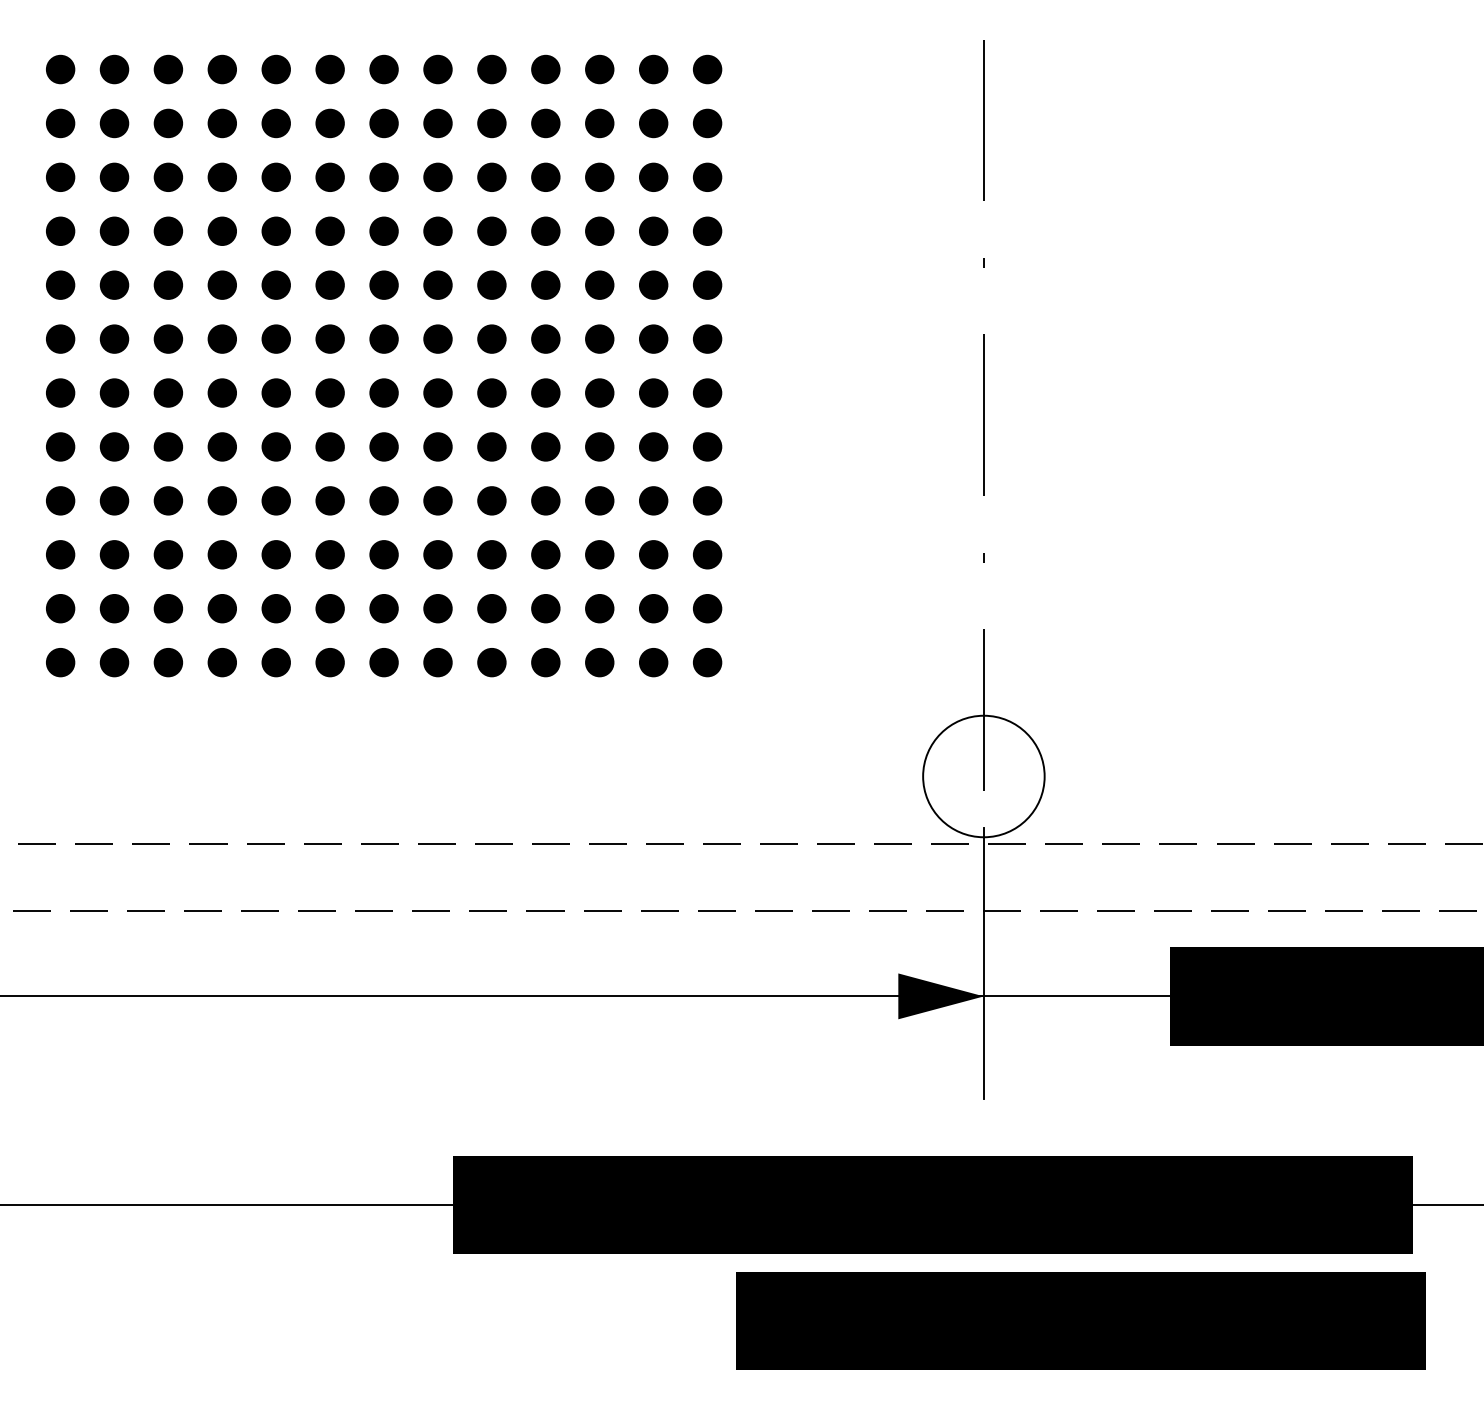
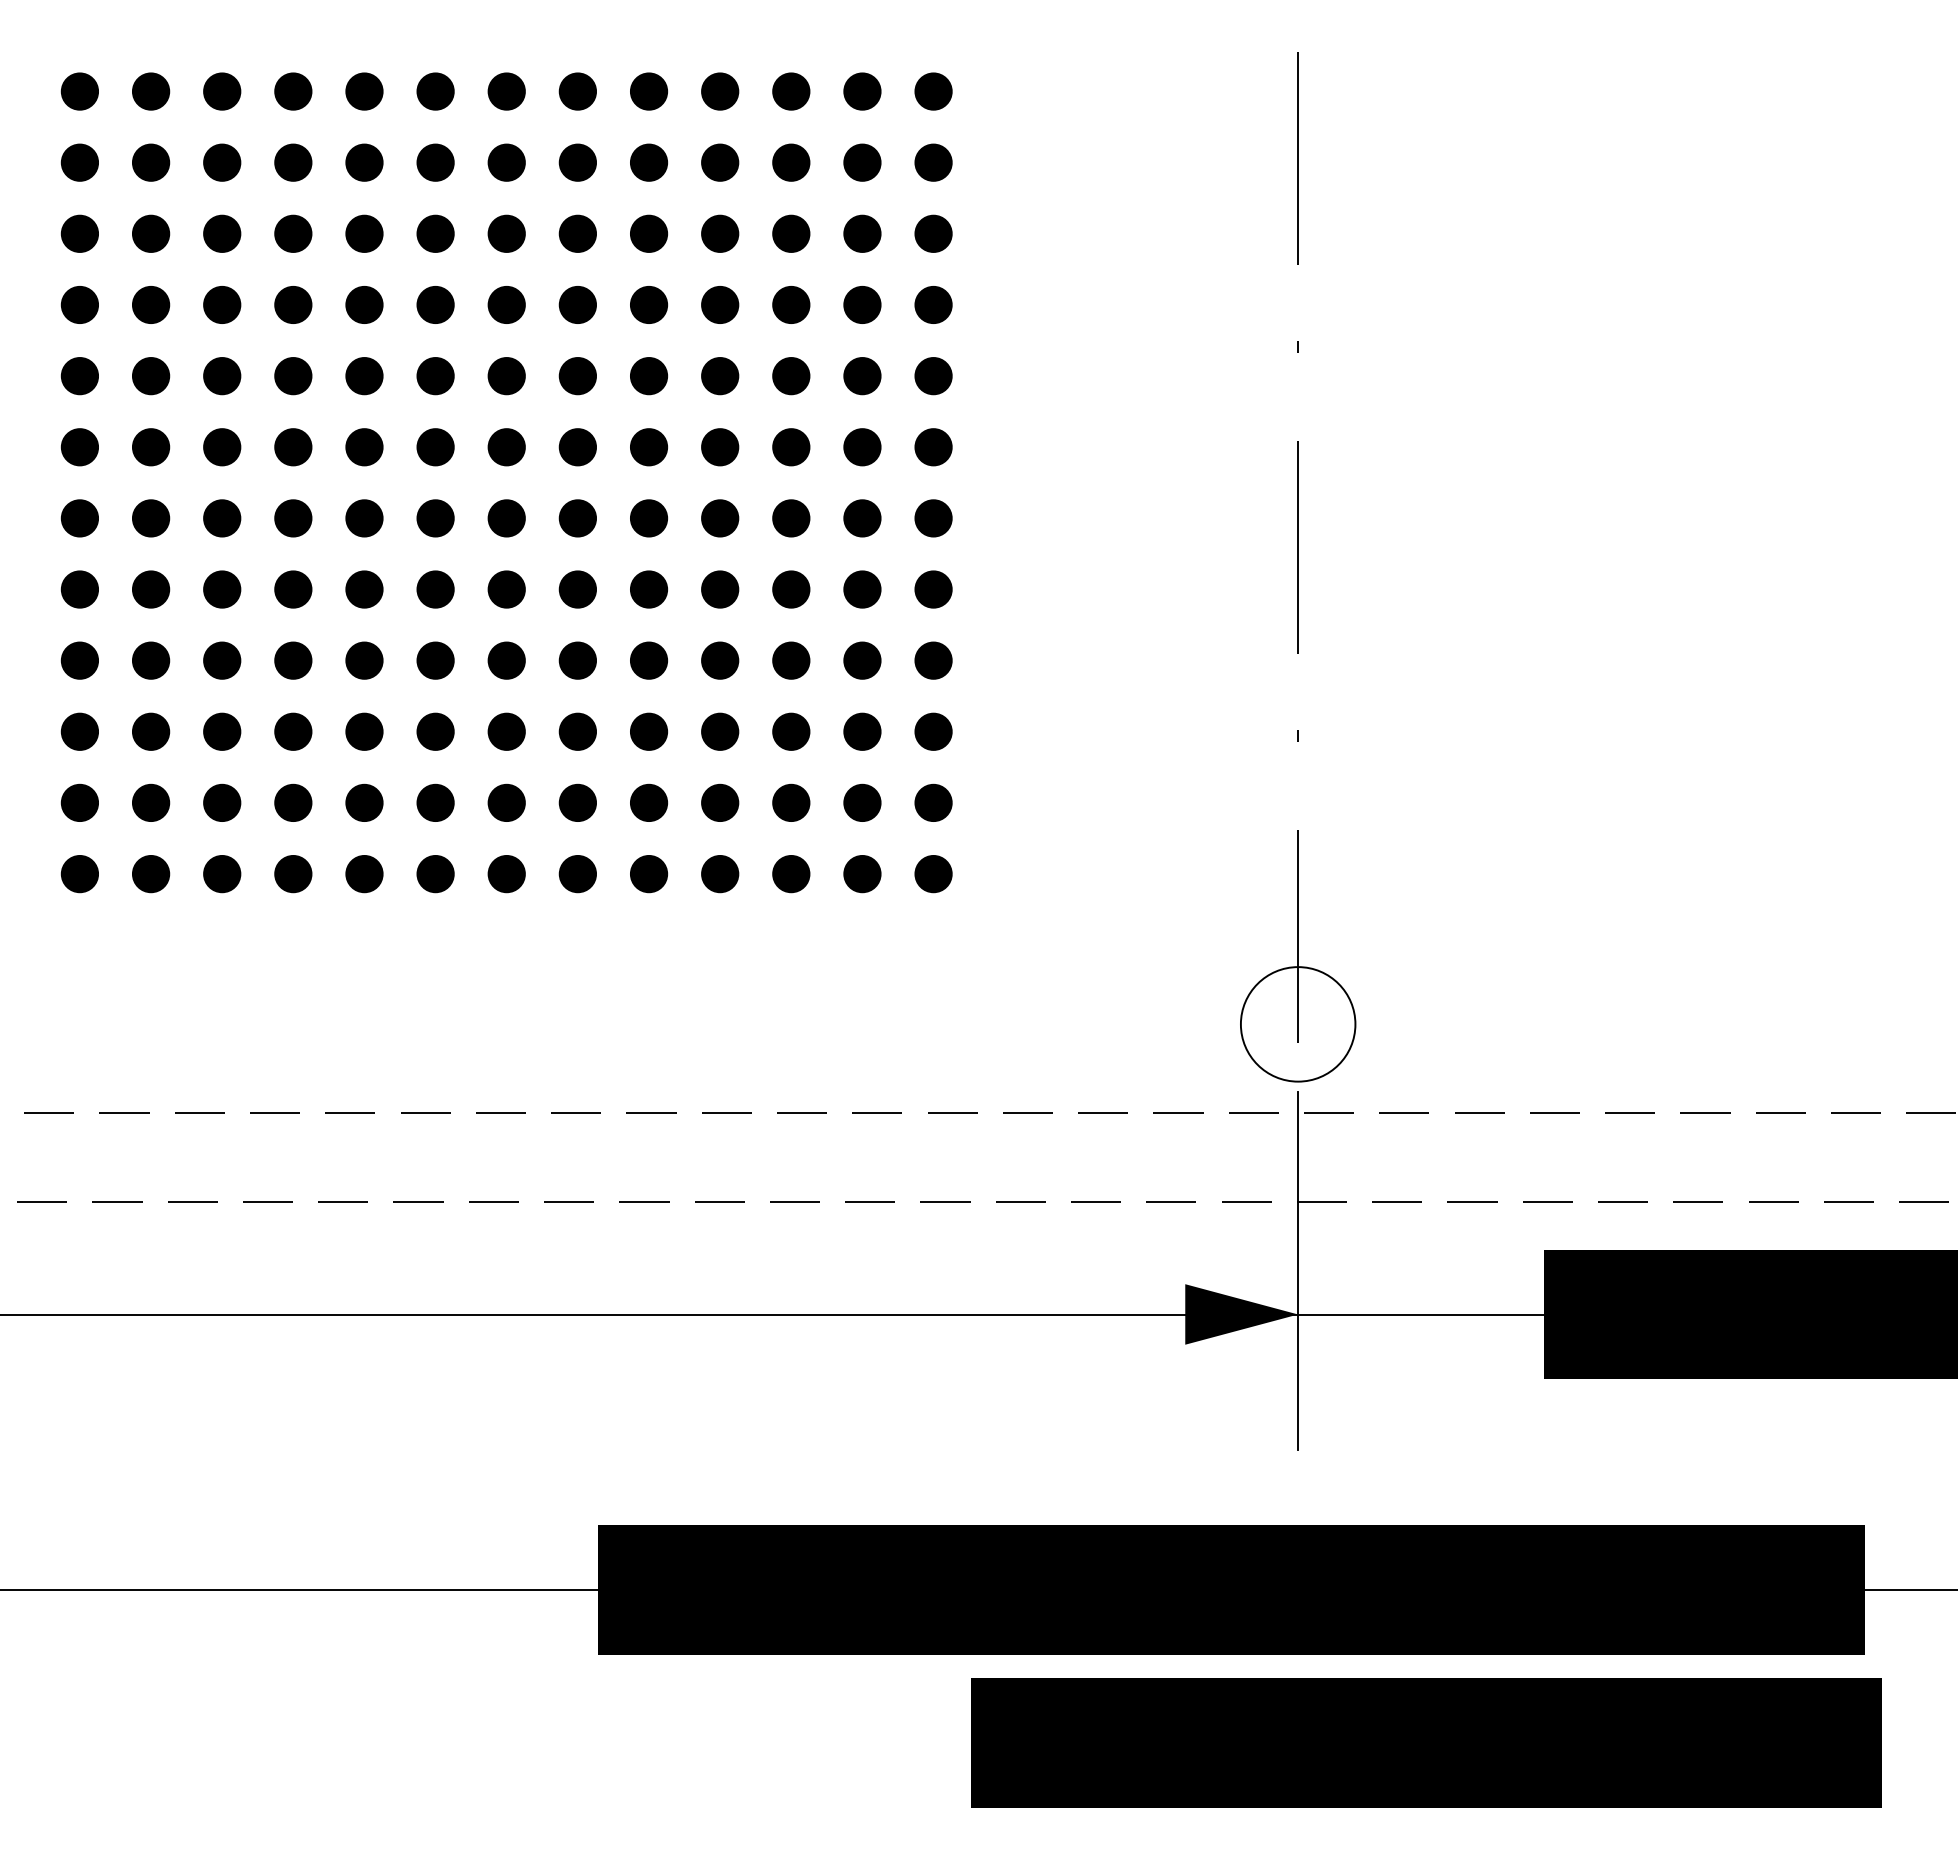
circle: (983, 776) -> (1297, 1024), size x0.71

